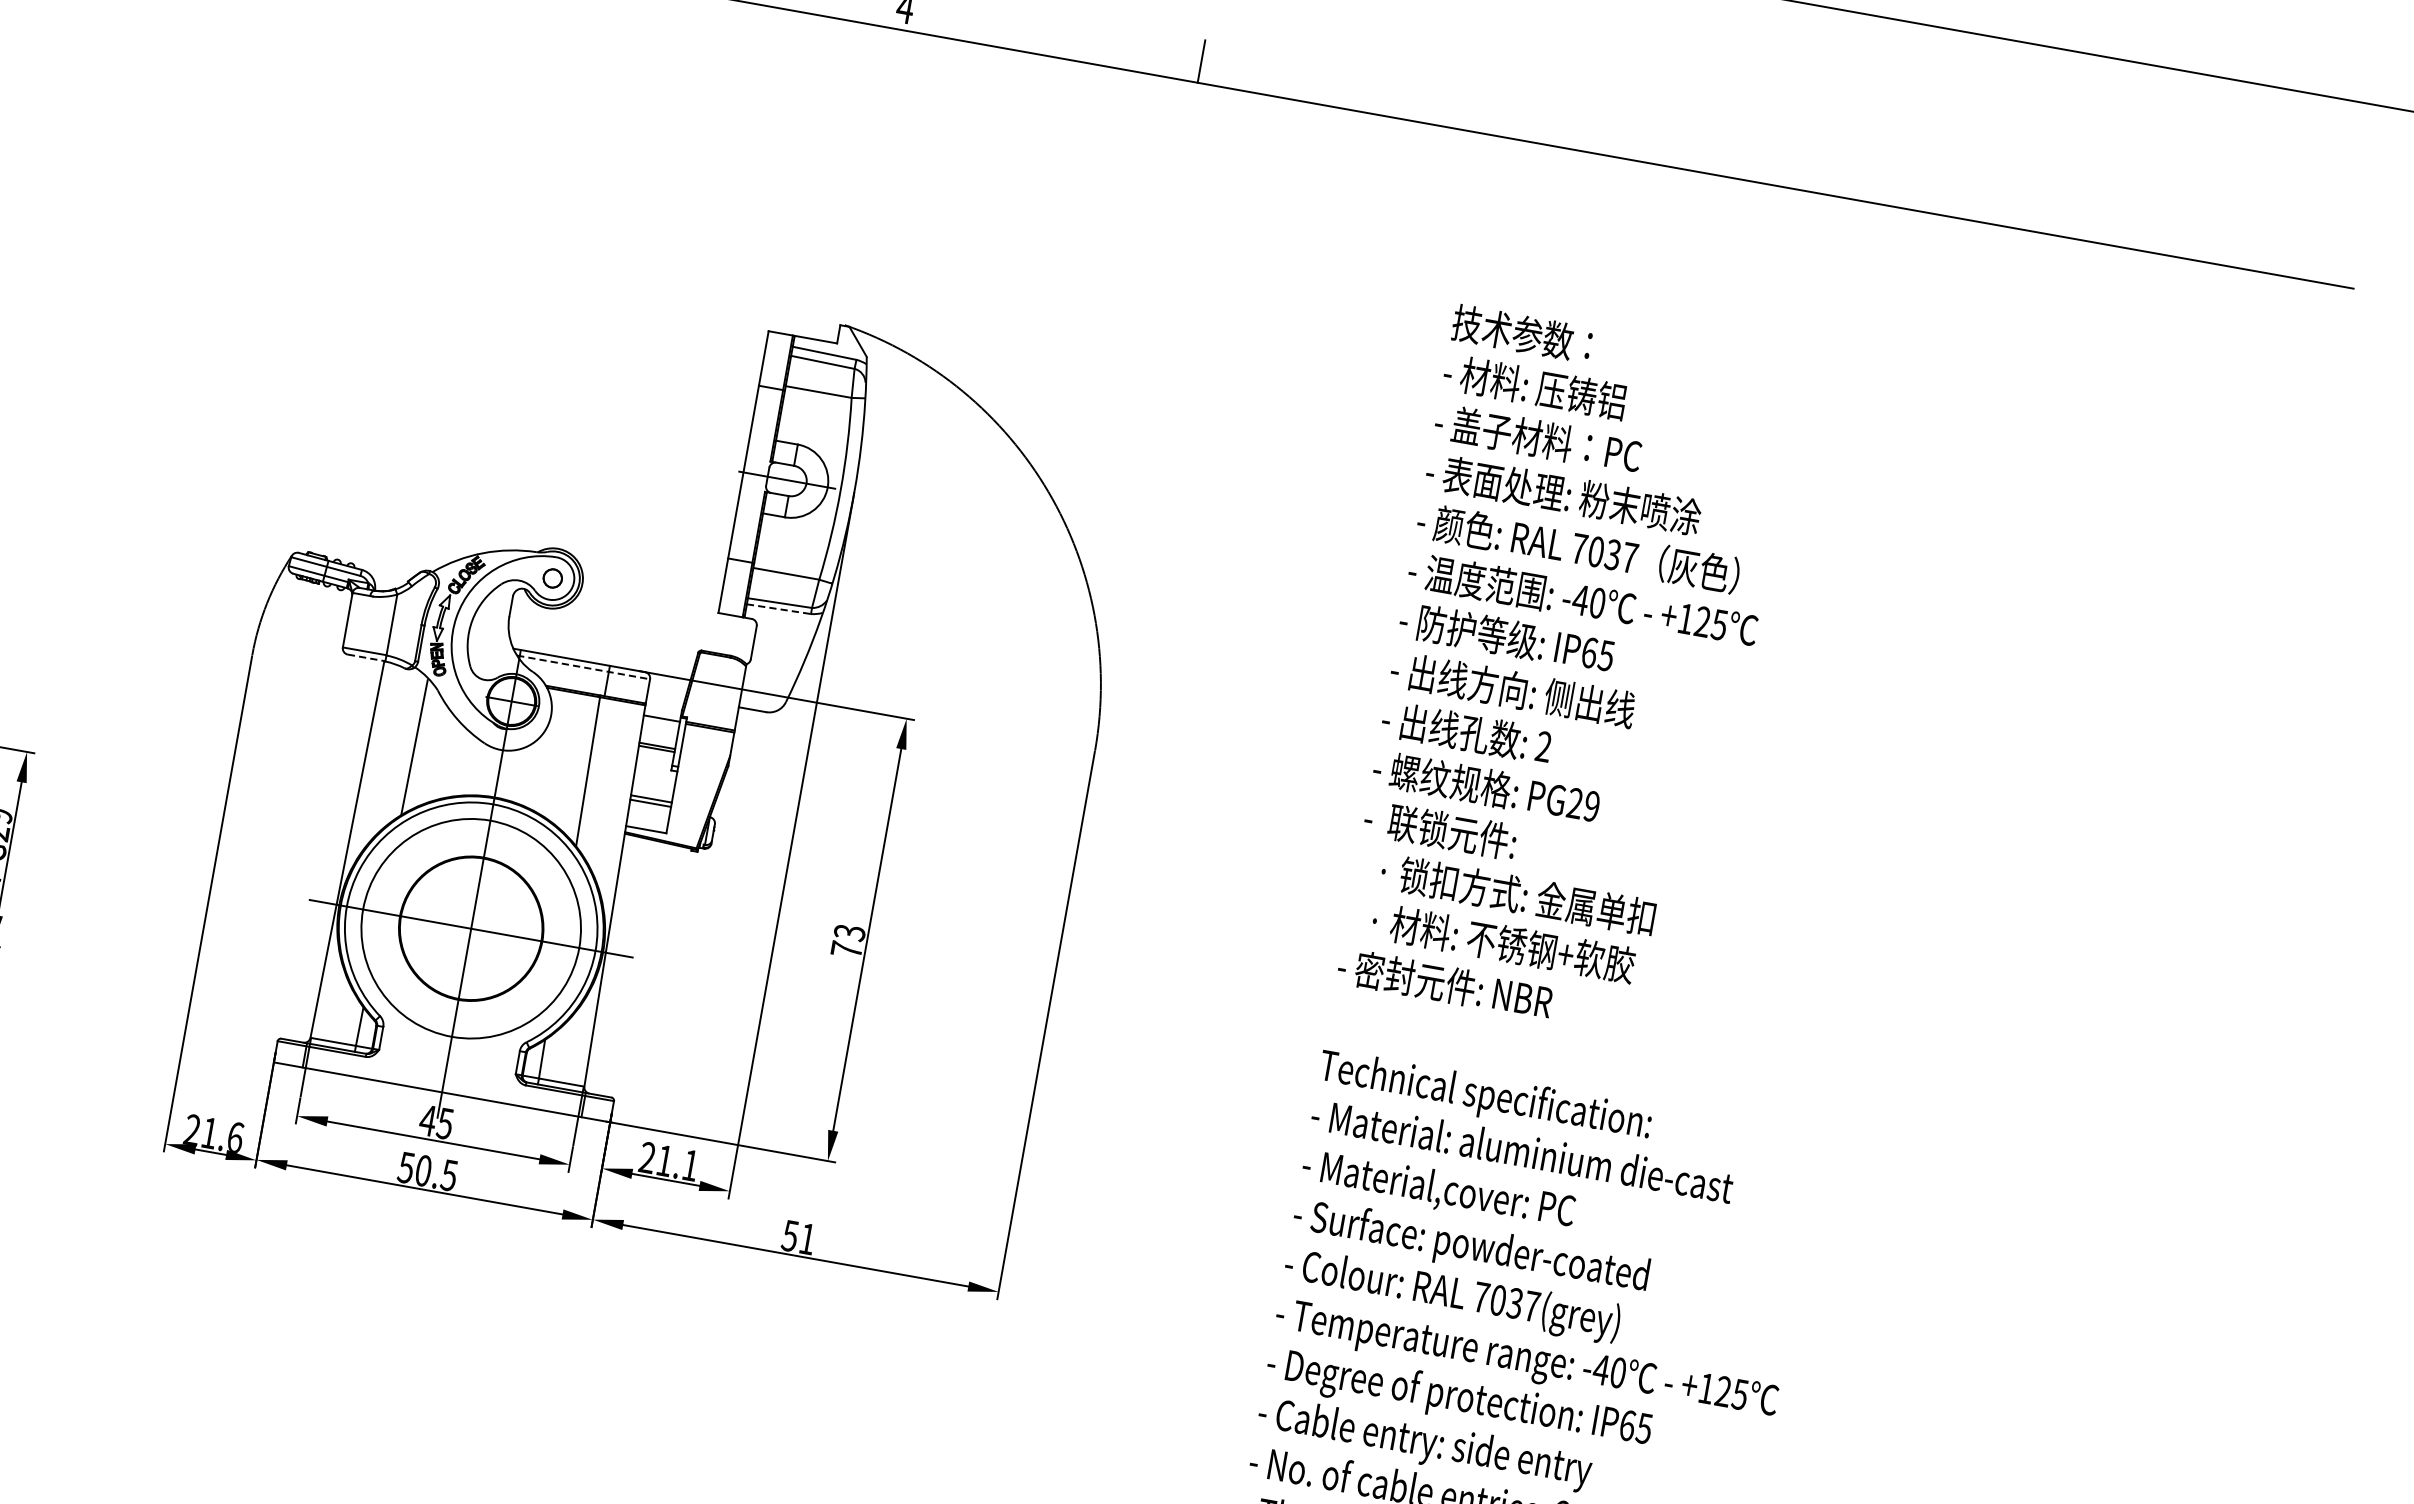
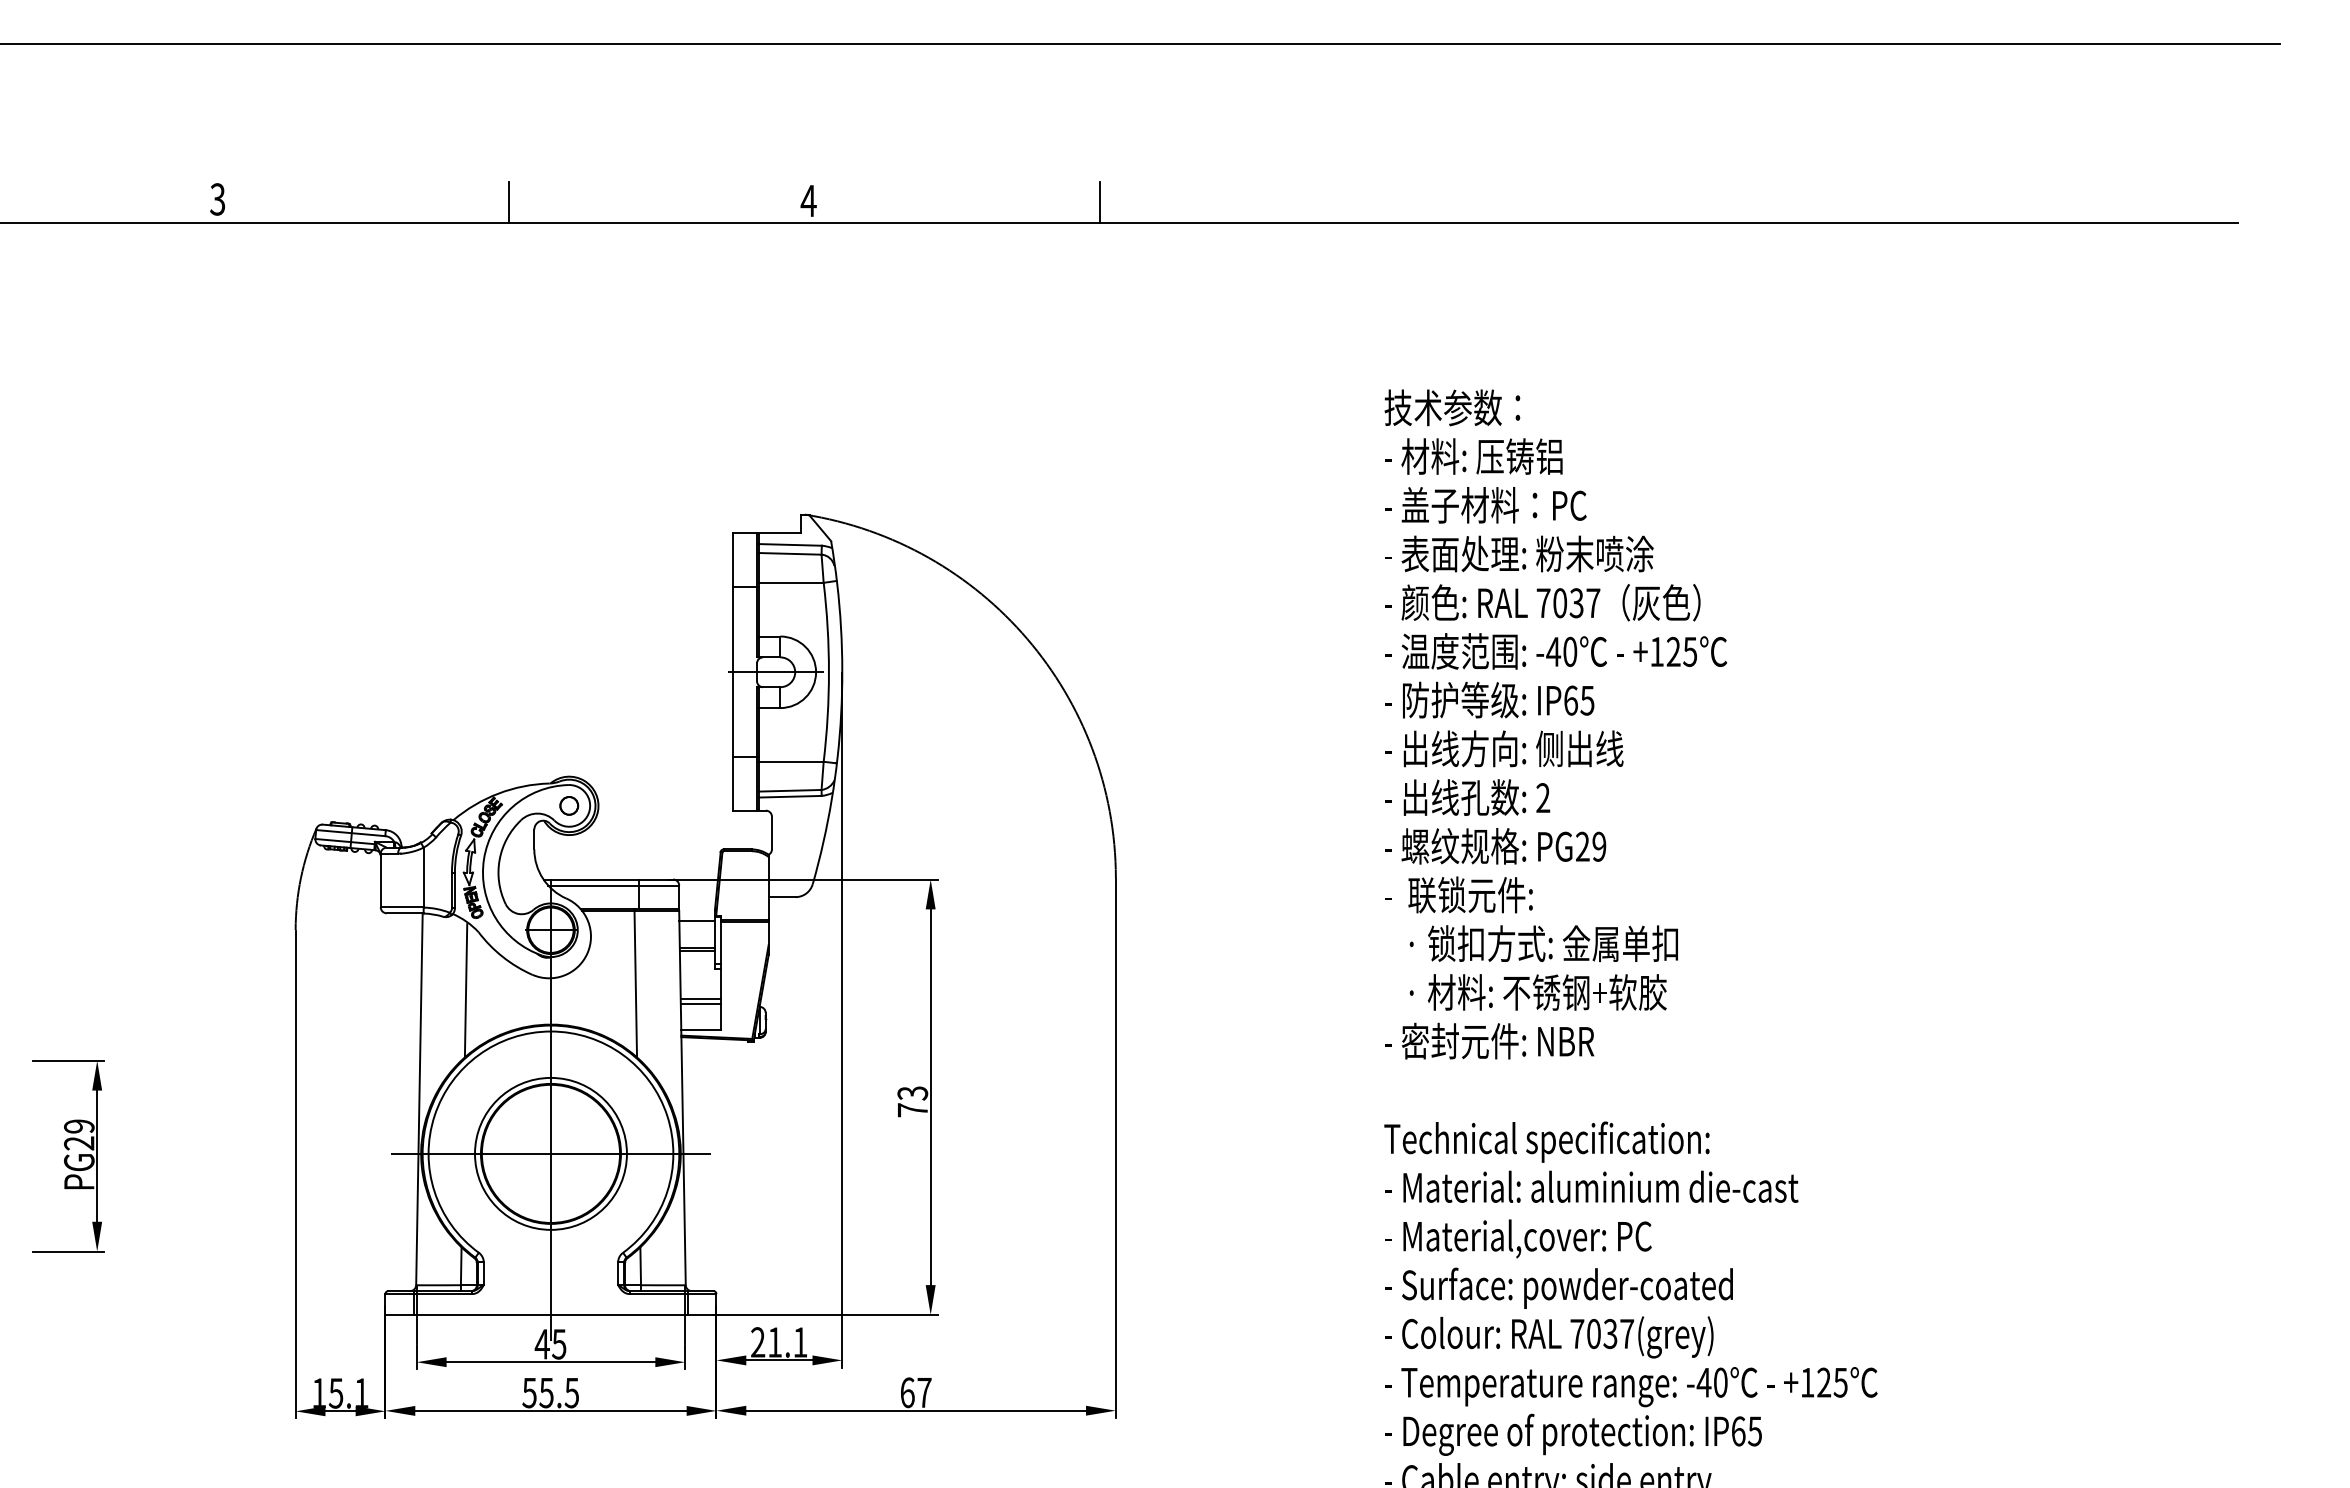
line: (779, 608) -> (790, 796), dashed -> solid
line: (366, 658) -> (405, 913), dashed -> solid
line: (584, 667) -> (614, 885), dashed -> solid
circle: (470, 928) -> (550, 1153), size x0.71
text: (214, 1134) -> (340, 1393), 21.6 -> 15.1
text: (423, 1170) -> (546, 1392), 50.5 -> 55.5
text: (798, 1237) -> (915, 1392), 51 -> 67

